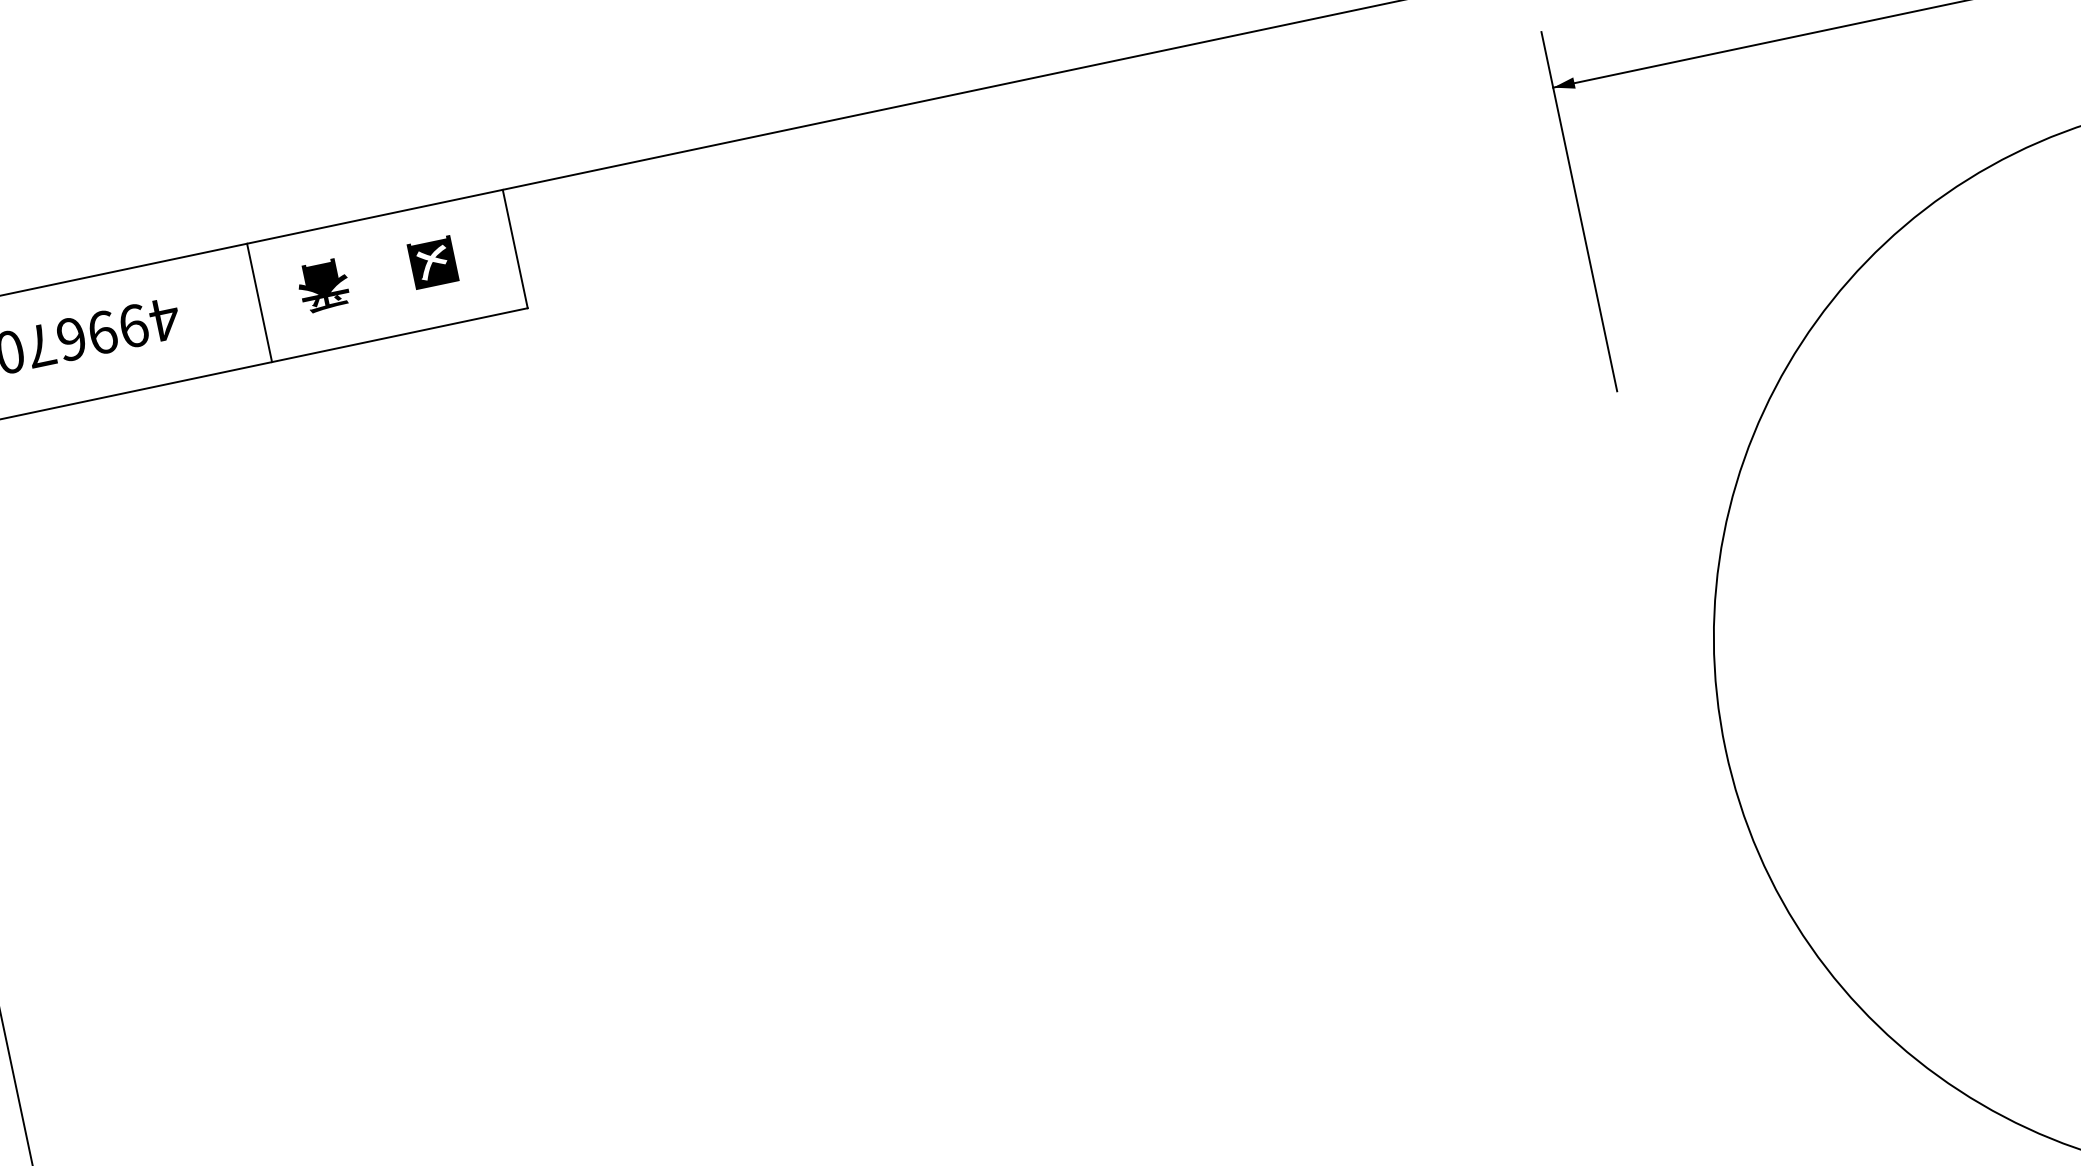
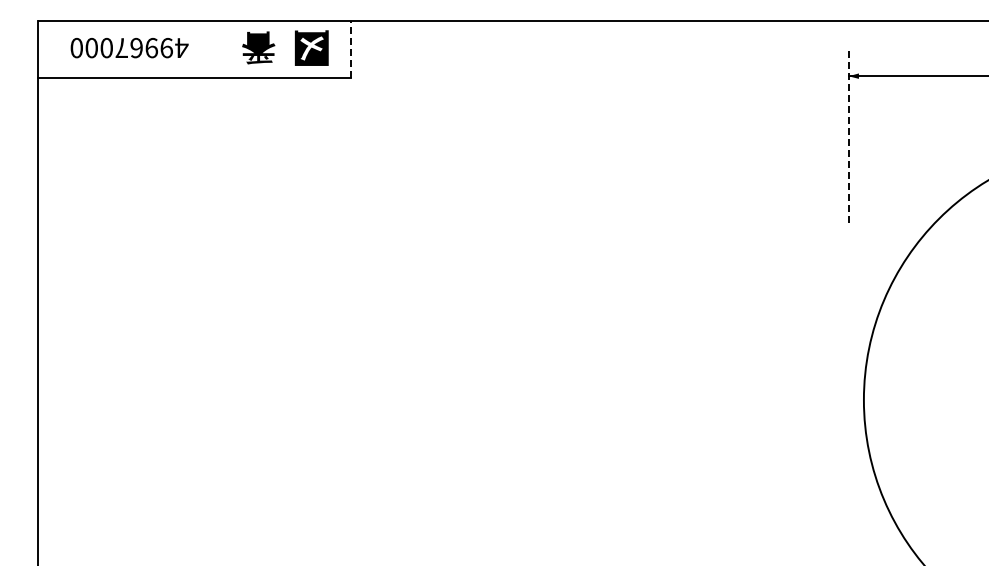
line: (1578, 209) -> (848, 135), solid -> dashed
line: (515, 248) -> (351, 49), solid -> dashed
part: (432, 261) -> (311, 47), size x1.6
part: (322, 284) -> (258, 47), size x1.4
line: (259, 302) -> (227, 49), removed

